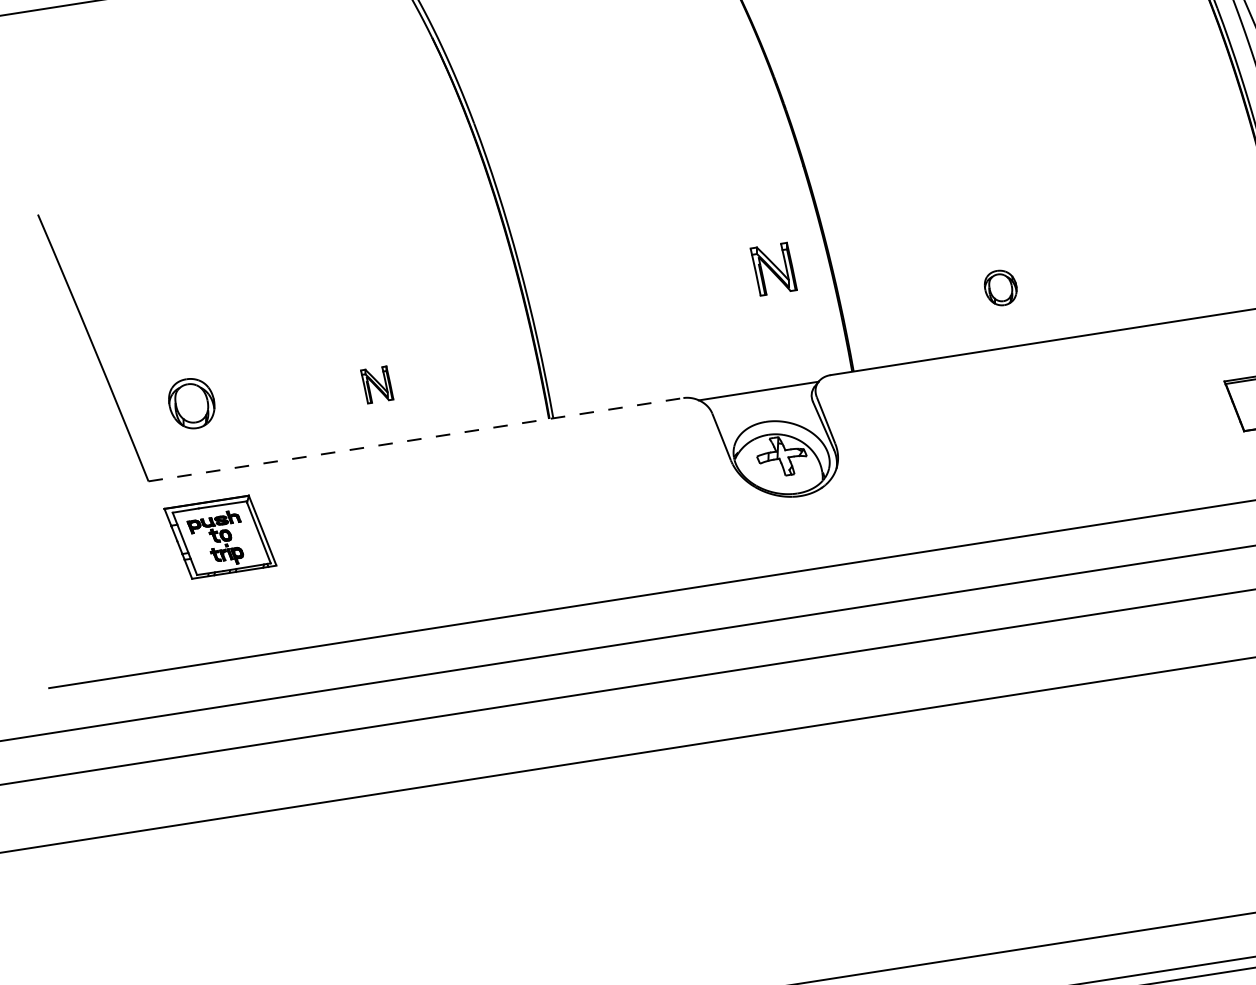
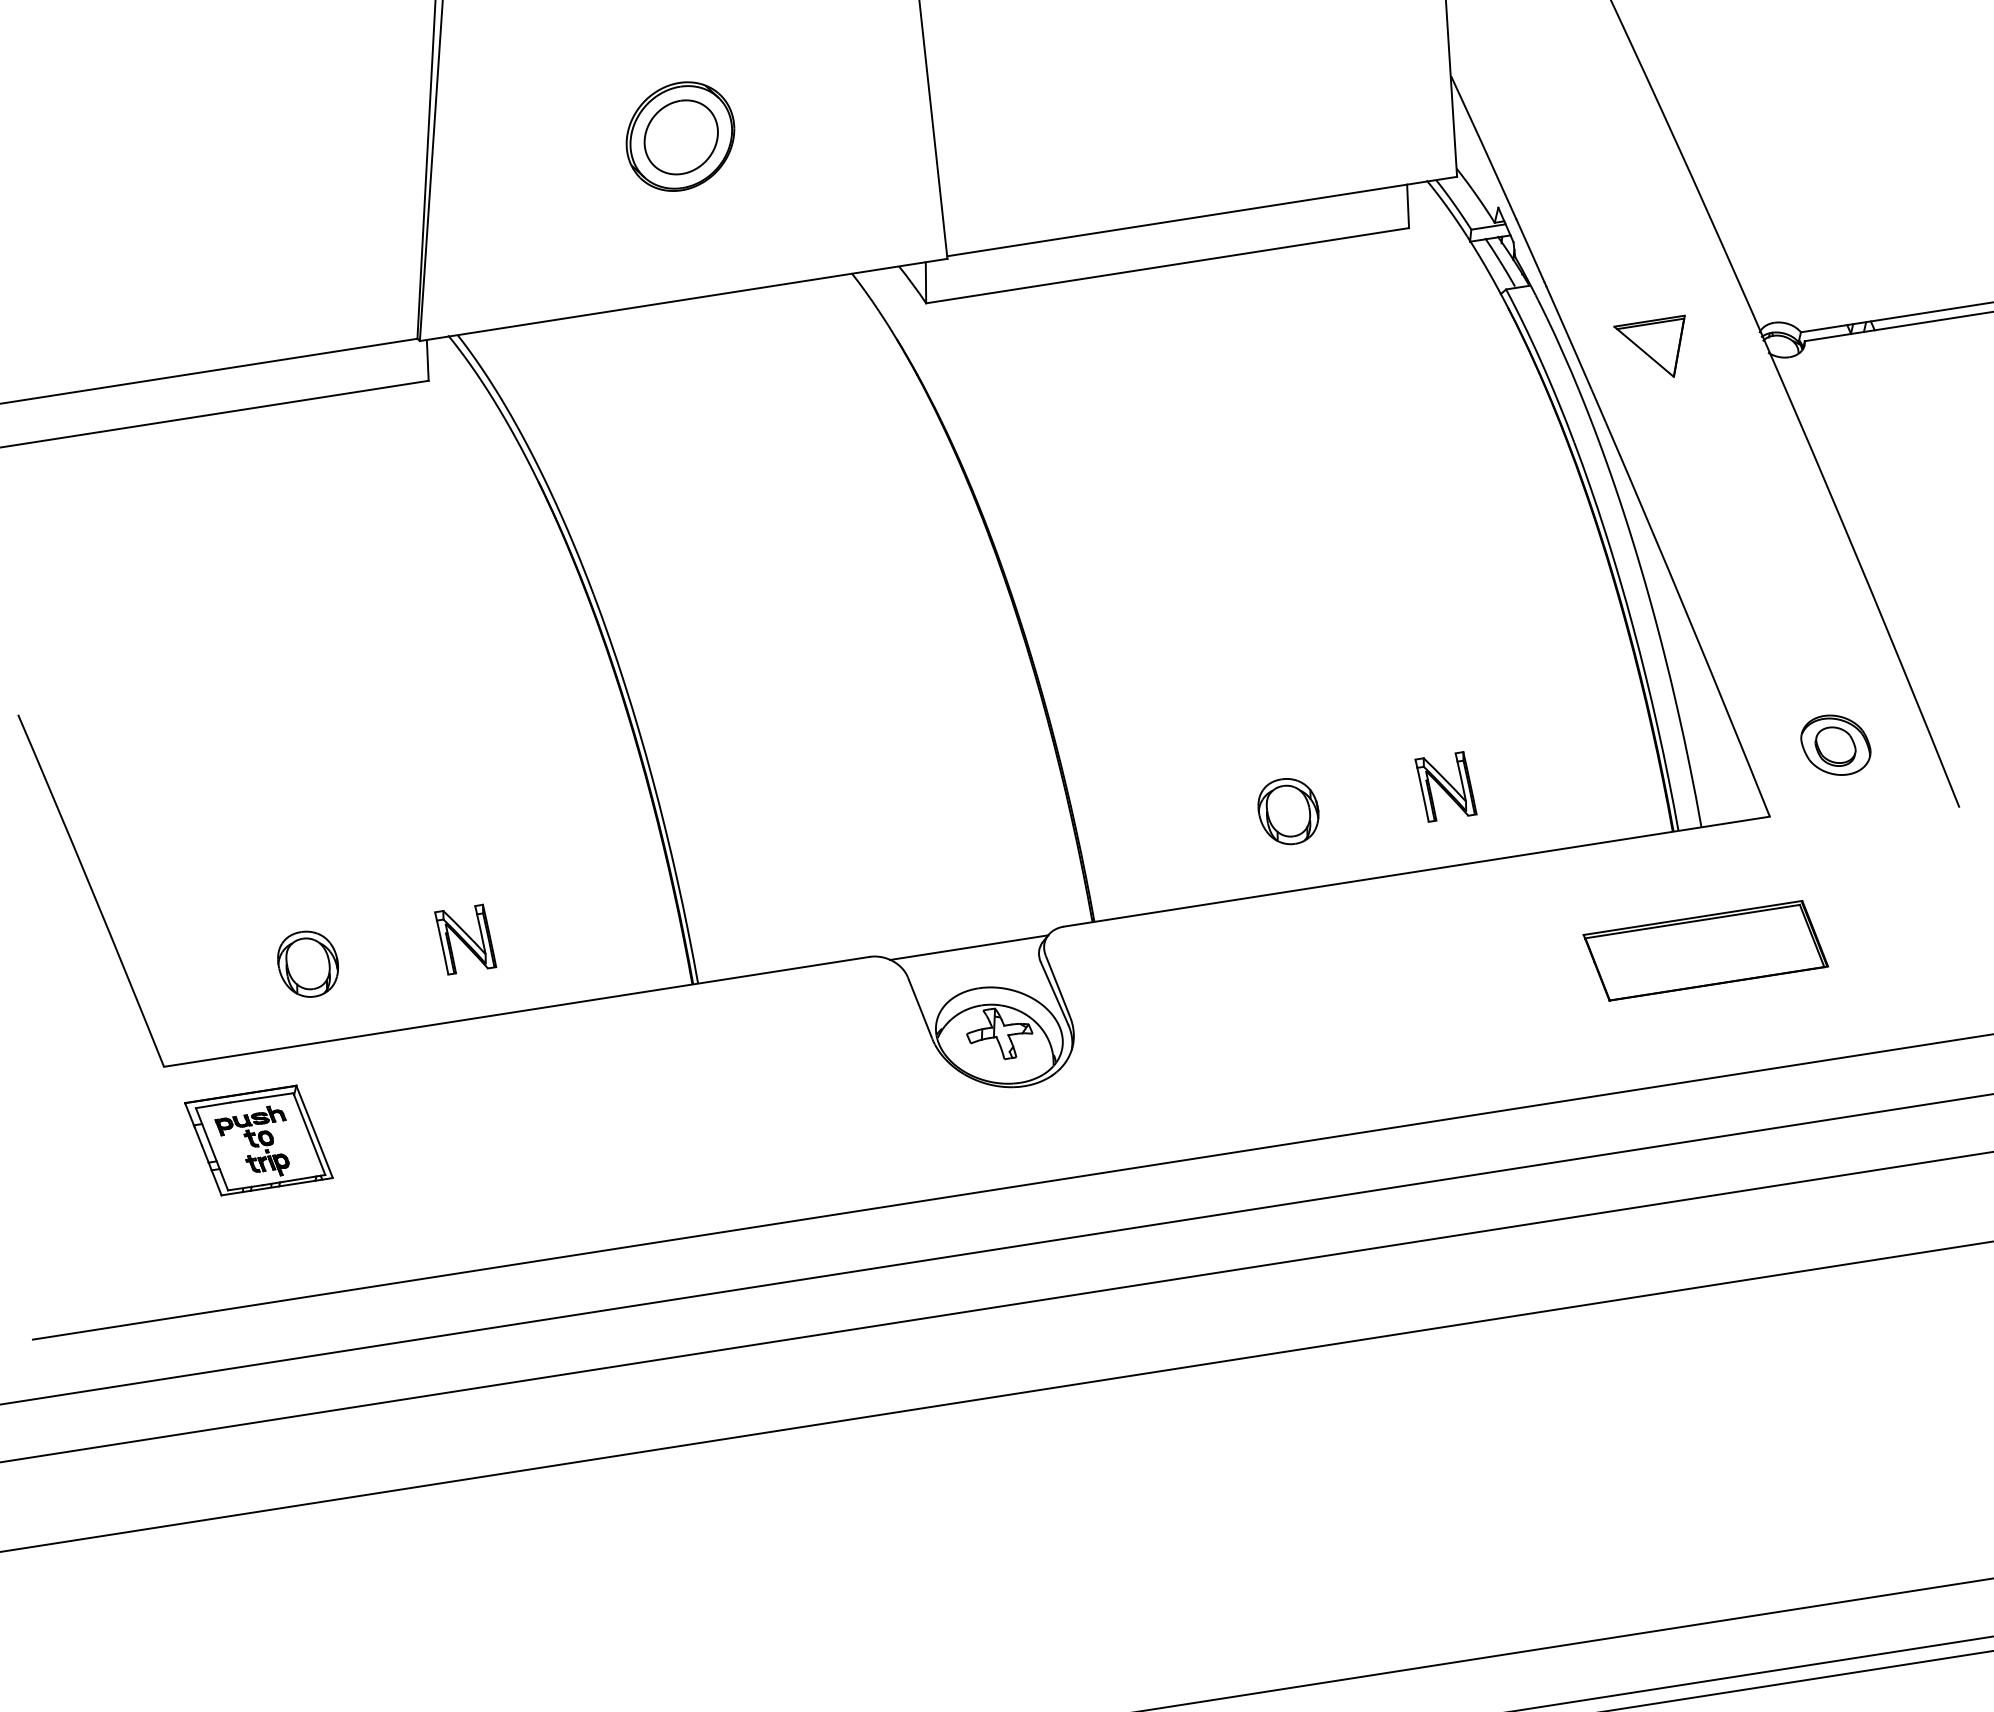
part: (773, 268) -> (1445, 786), moved
part: (1000, 287) -> (1288, 811), size x1.43
part: (377, 384) -> (465, 939), size x1.43
part: (191, 403) -> (307, 963), moved
line: (416, 439) -> (517, 1011), dashed -> solid

